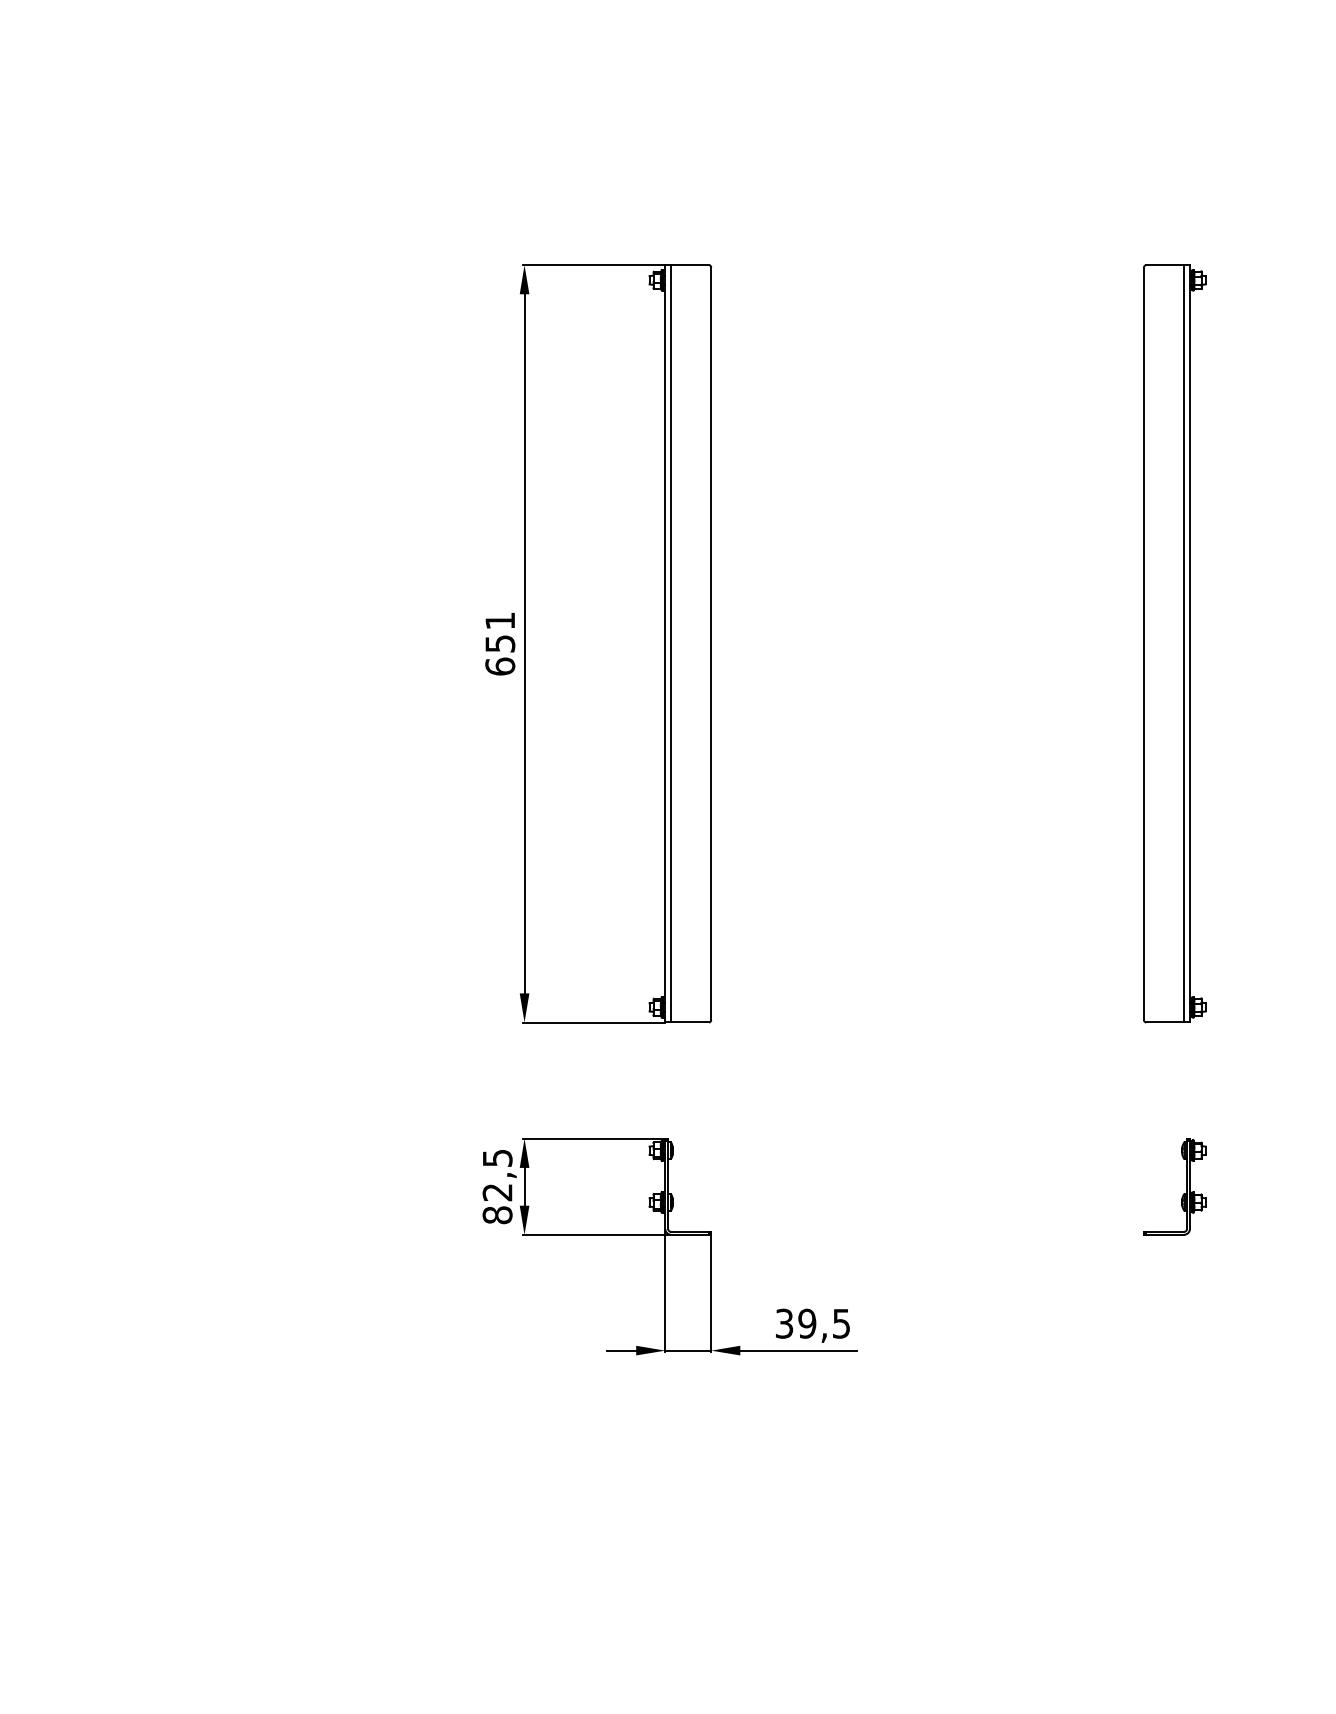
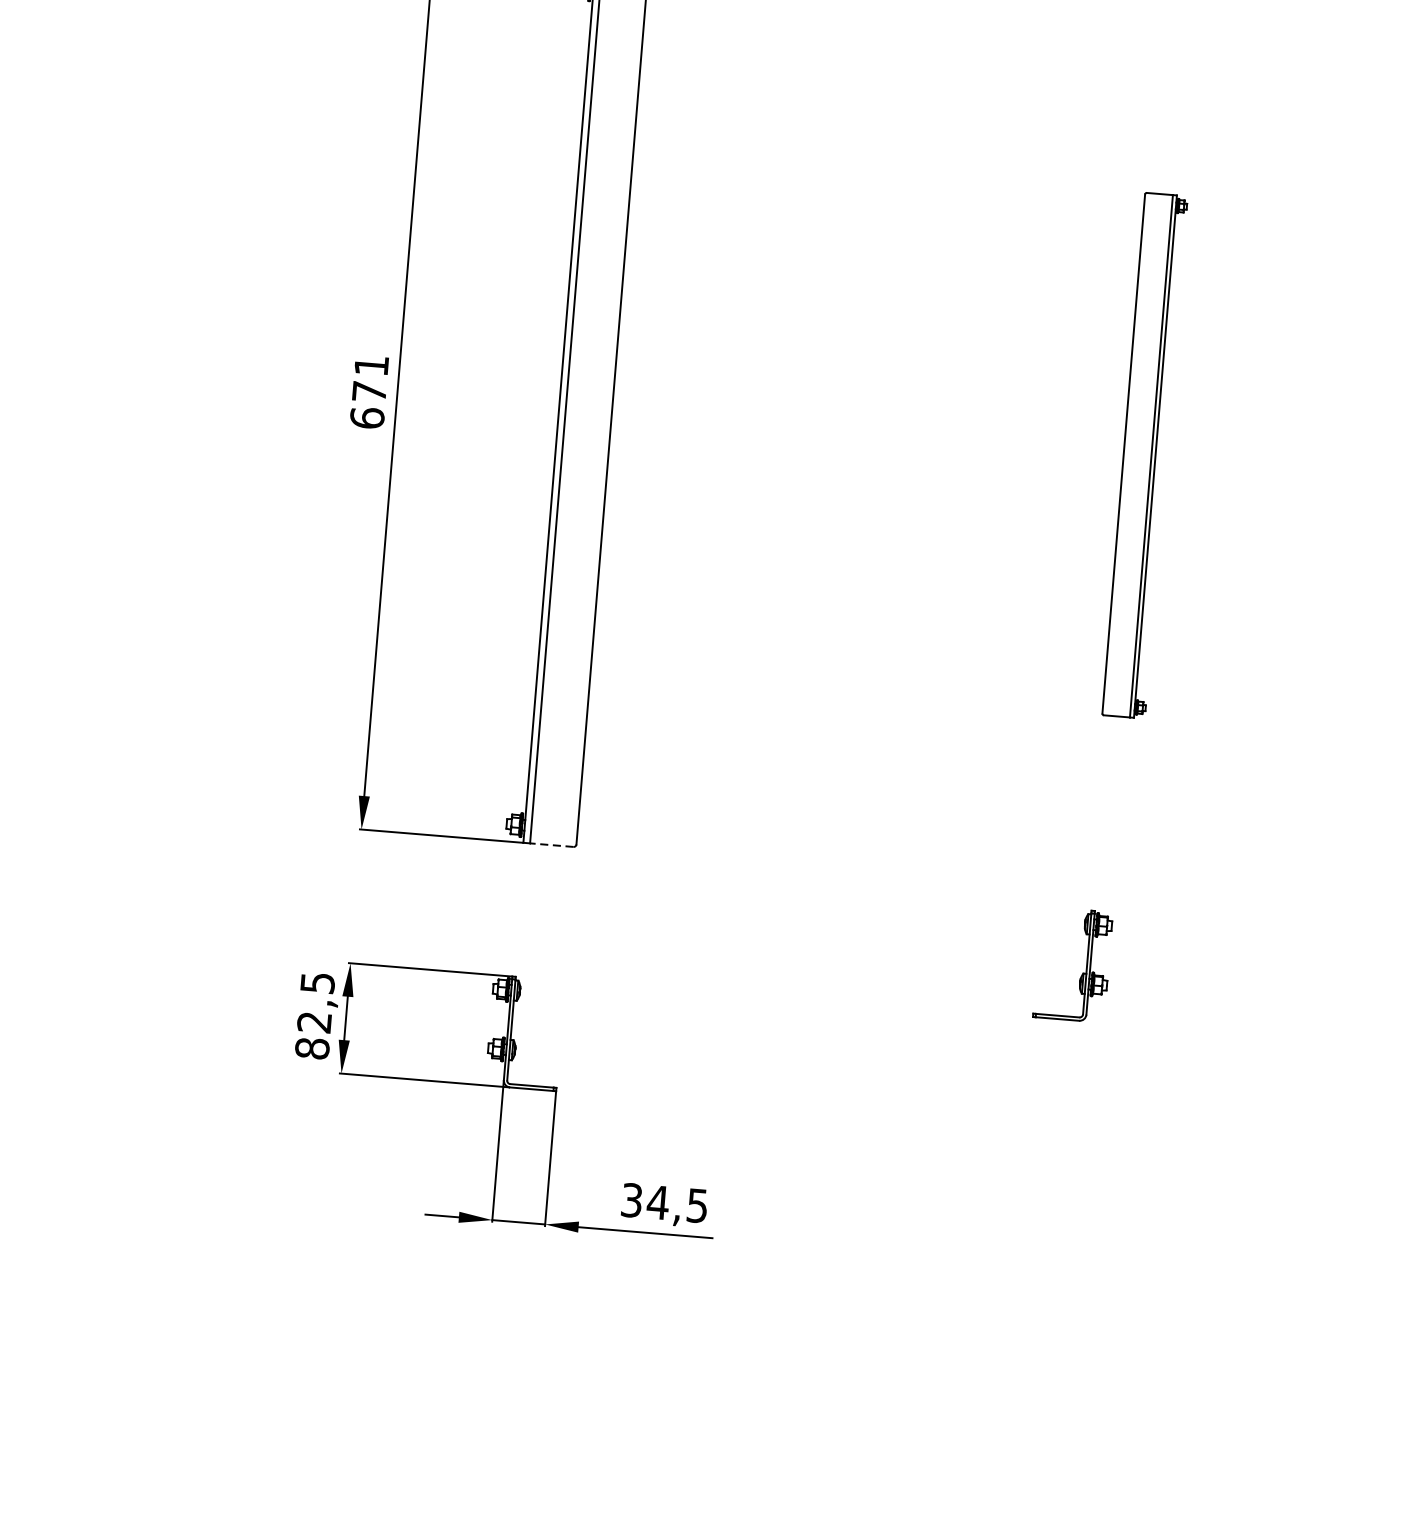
text: (500, 643) -> (369, 391), 651 -> 671
part: (1174, 643) -> (1144, 455), size x0.6
line: (690, 1022) -> (552, 845), solid -> dashed
part: (1183, 1193) -> (1082, 973), moved
text: (806, 1323) -> (657, 1202), 39,5 -> 34,5

